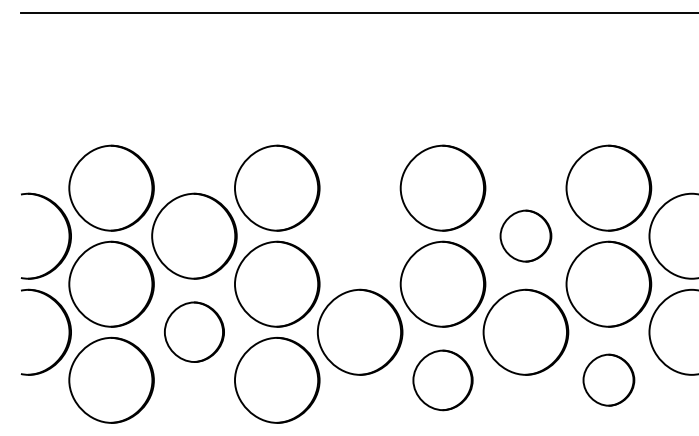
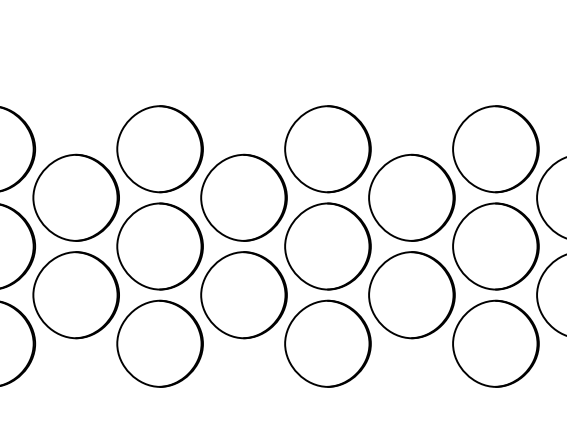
part: (360, 235) -> (244, 197), added
part: (525, 235) -> (411, 197), size x1.67
part: (194, 331) -> (76, 294), size x1.43
part: (608, 379) -> (495, 342), size x1.67
part: (442, 380) -> (327, 343), size x1.43

